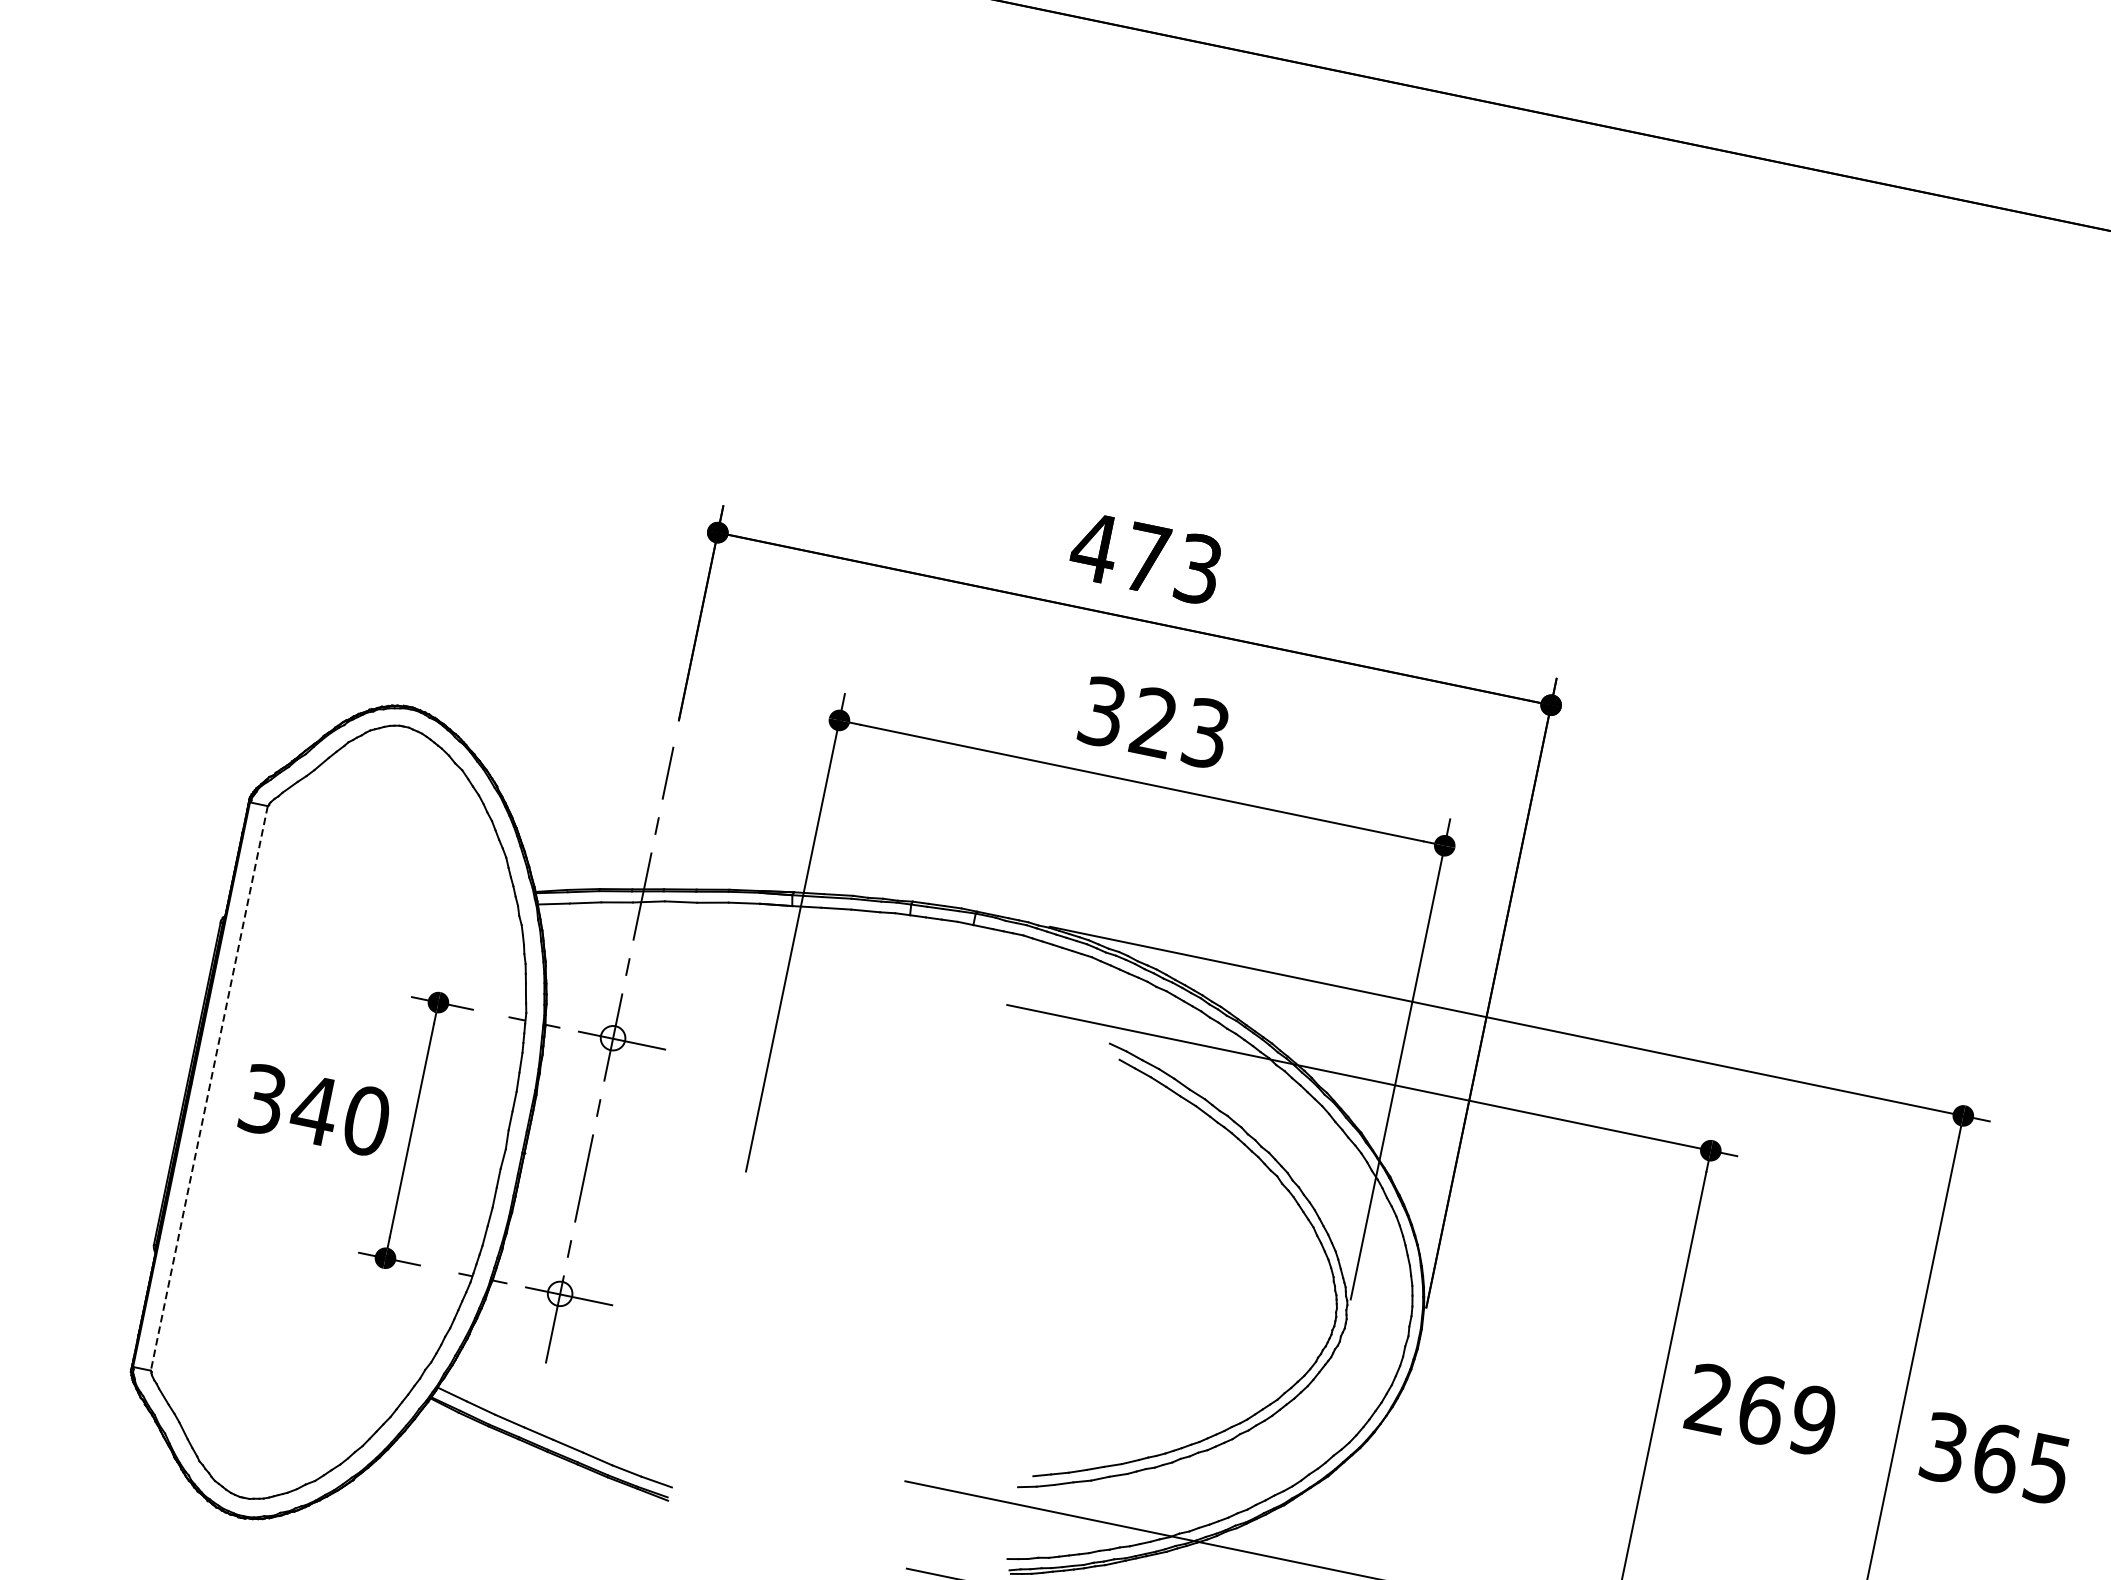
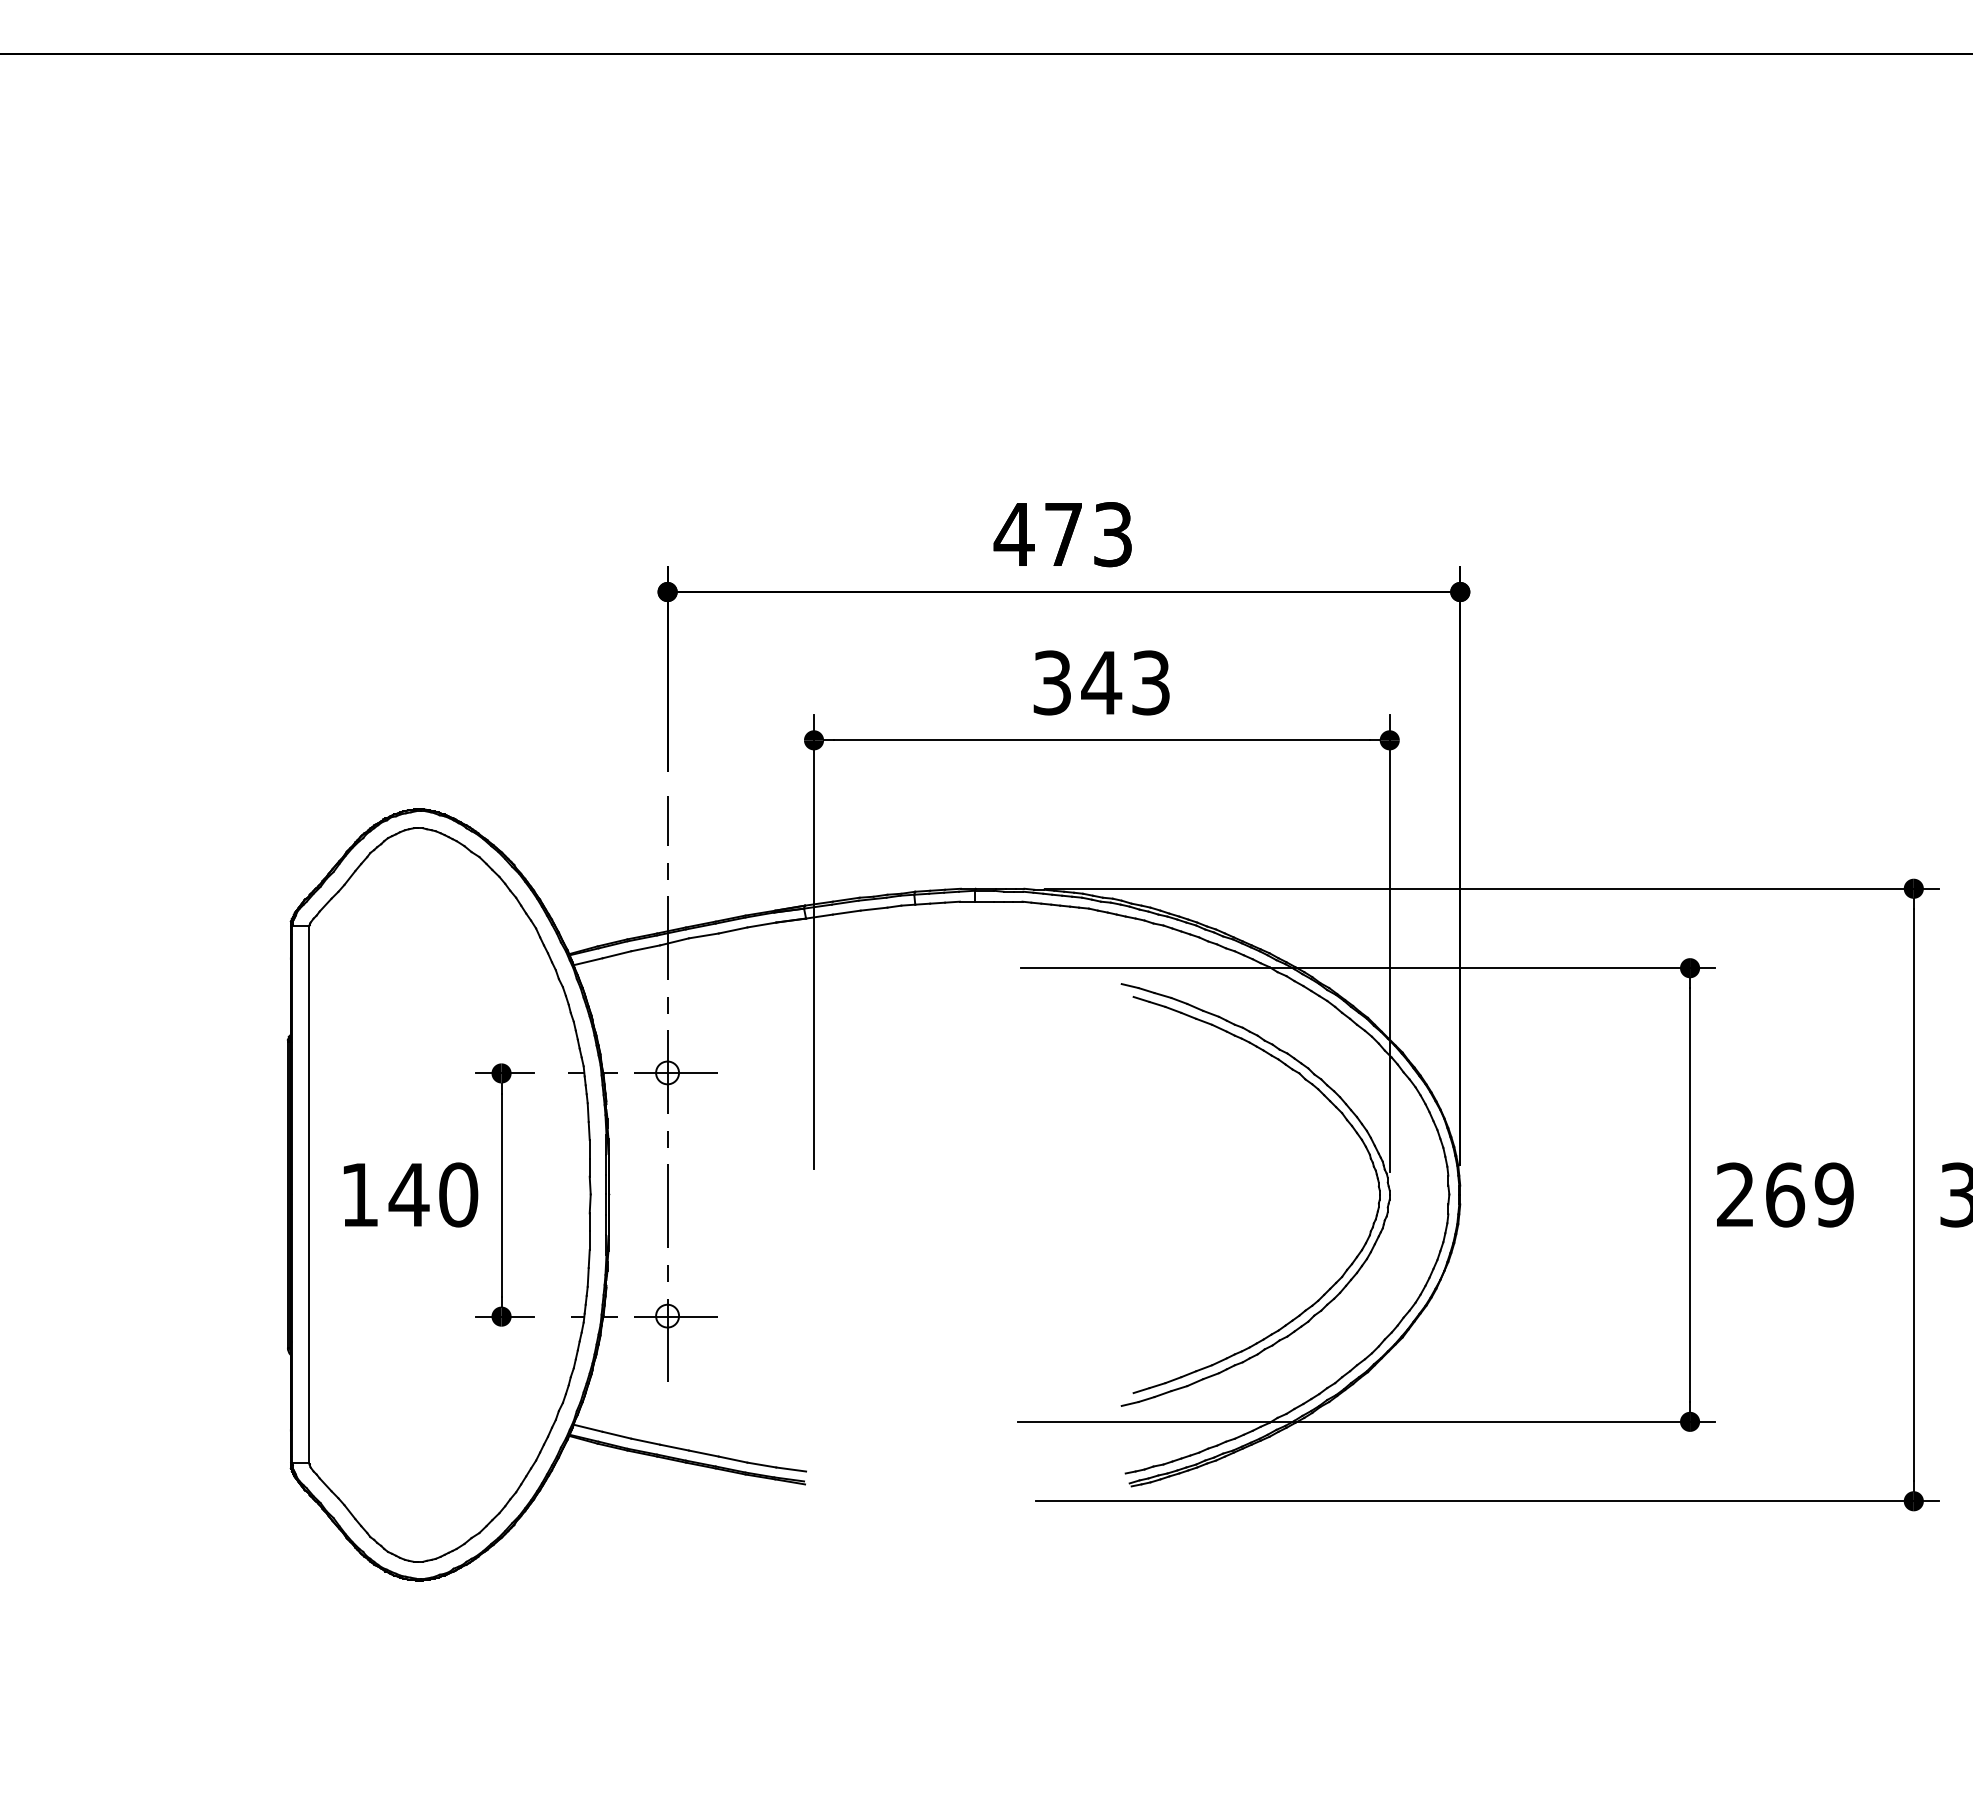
text: (1154, 722) -> (1101, 682), 323 -> 343
line: (209, 1087) -> (308, 1194), dashed -> solid
text: (262, 1098) -> (359, 1194), 340 -> 140

